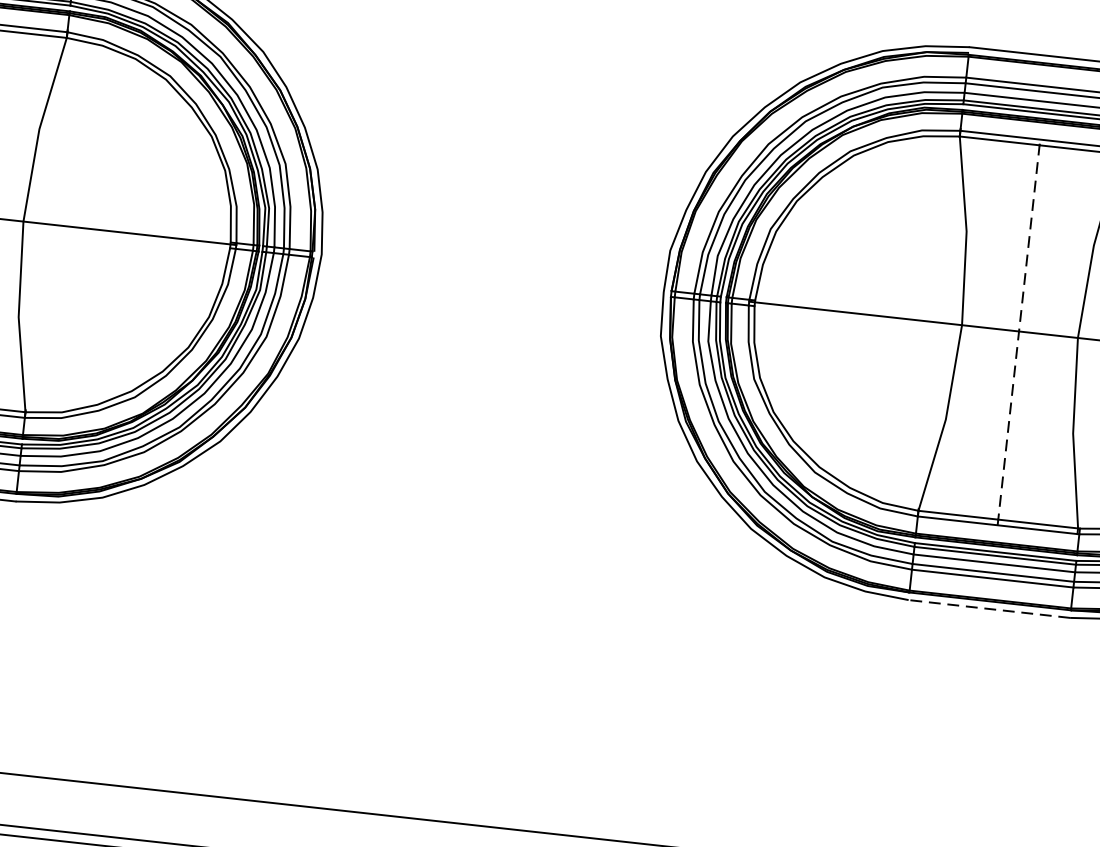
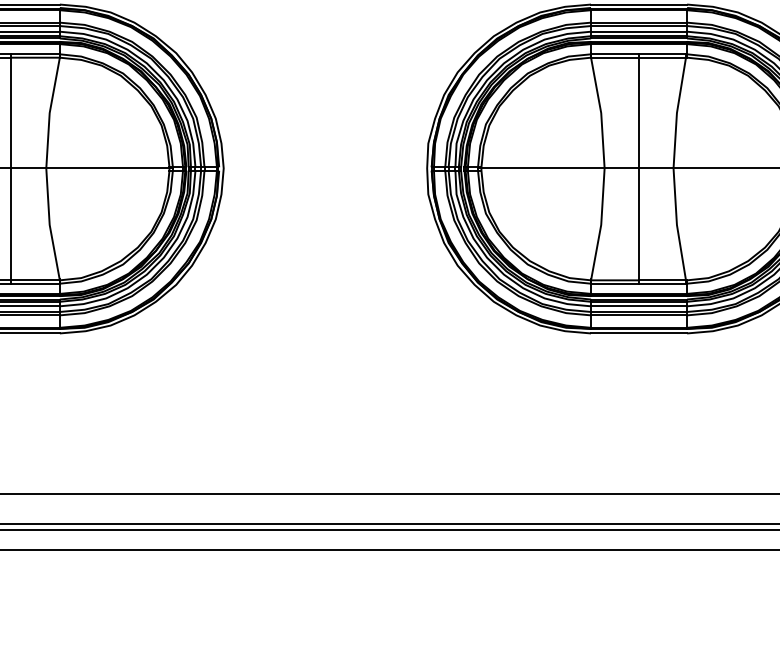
line: (1018, 333) -> (638, 169), dashed -> solid
line: (988, 608) -> (638, 333), dashed -> solid

